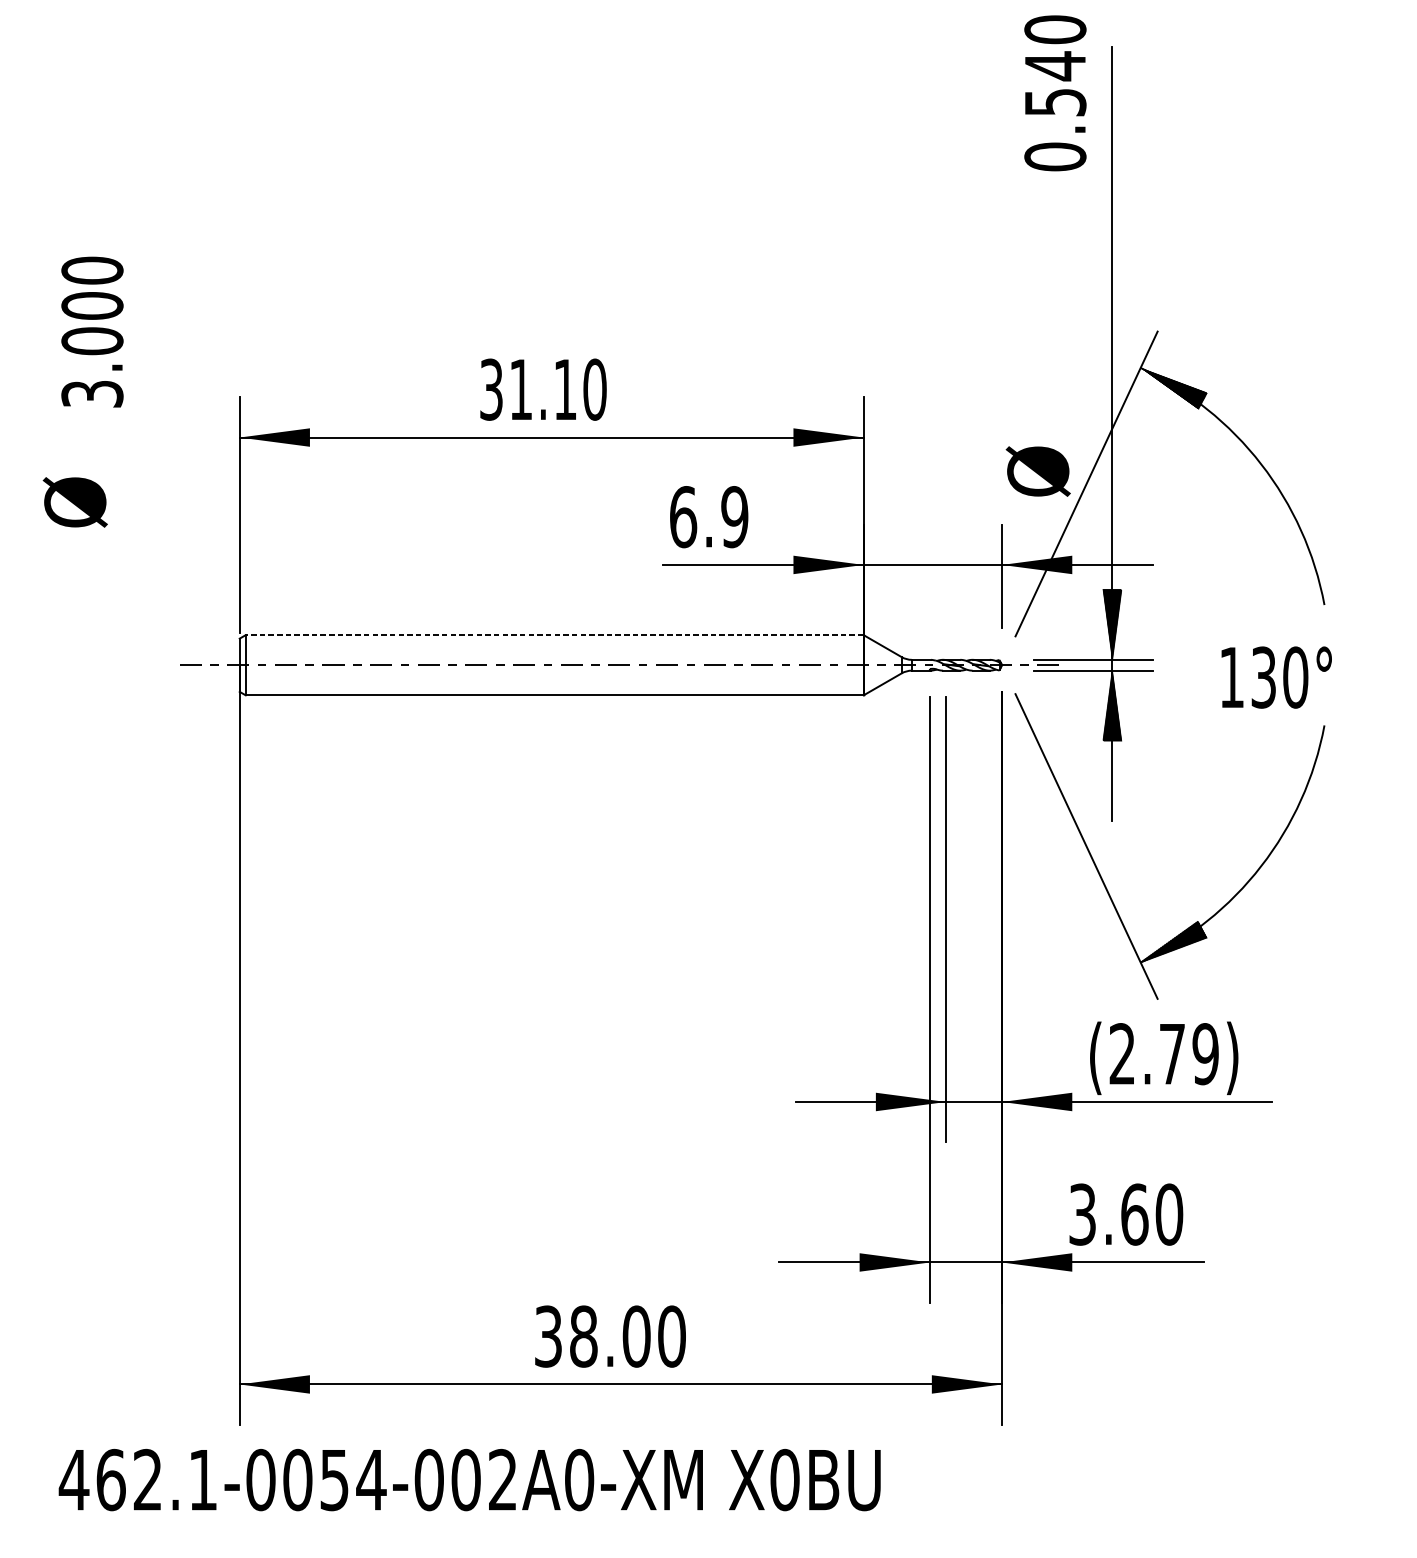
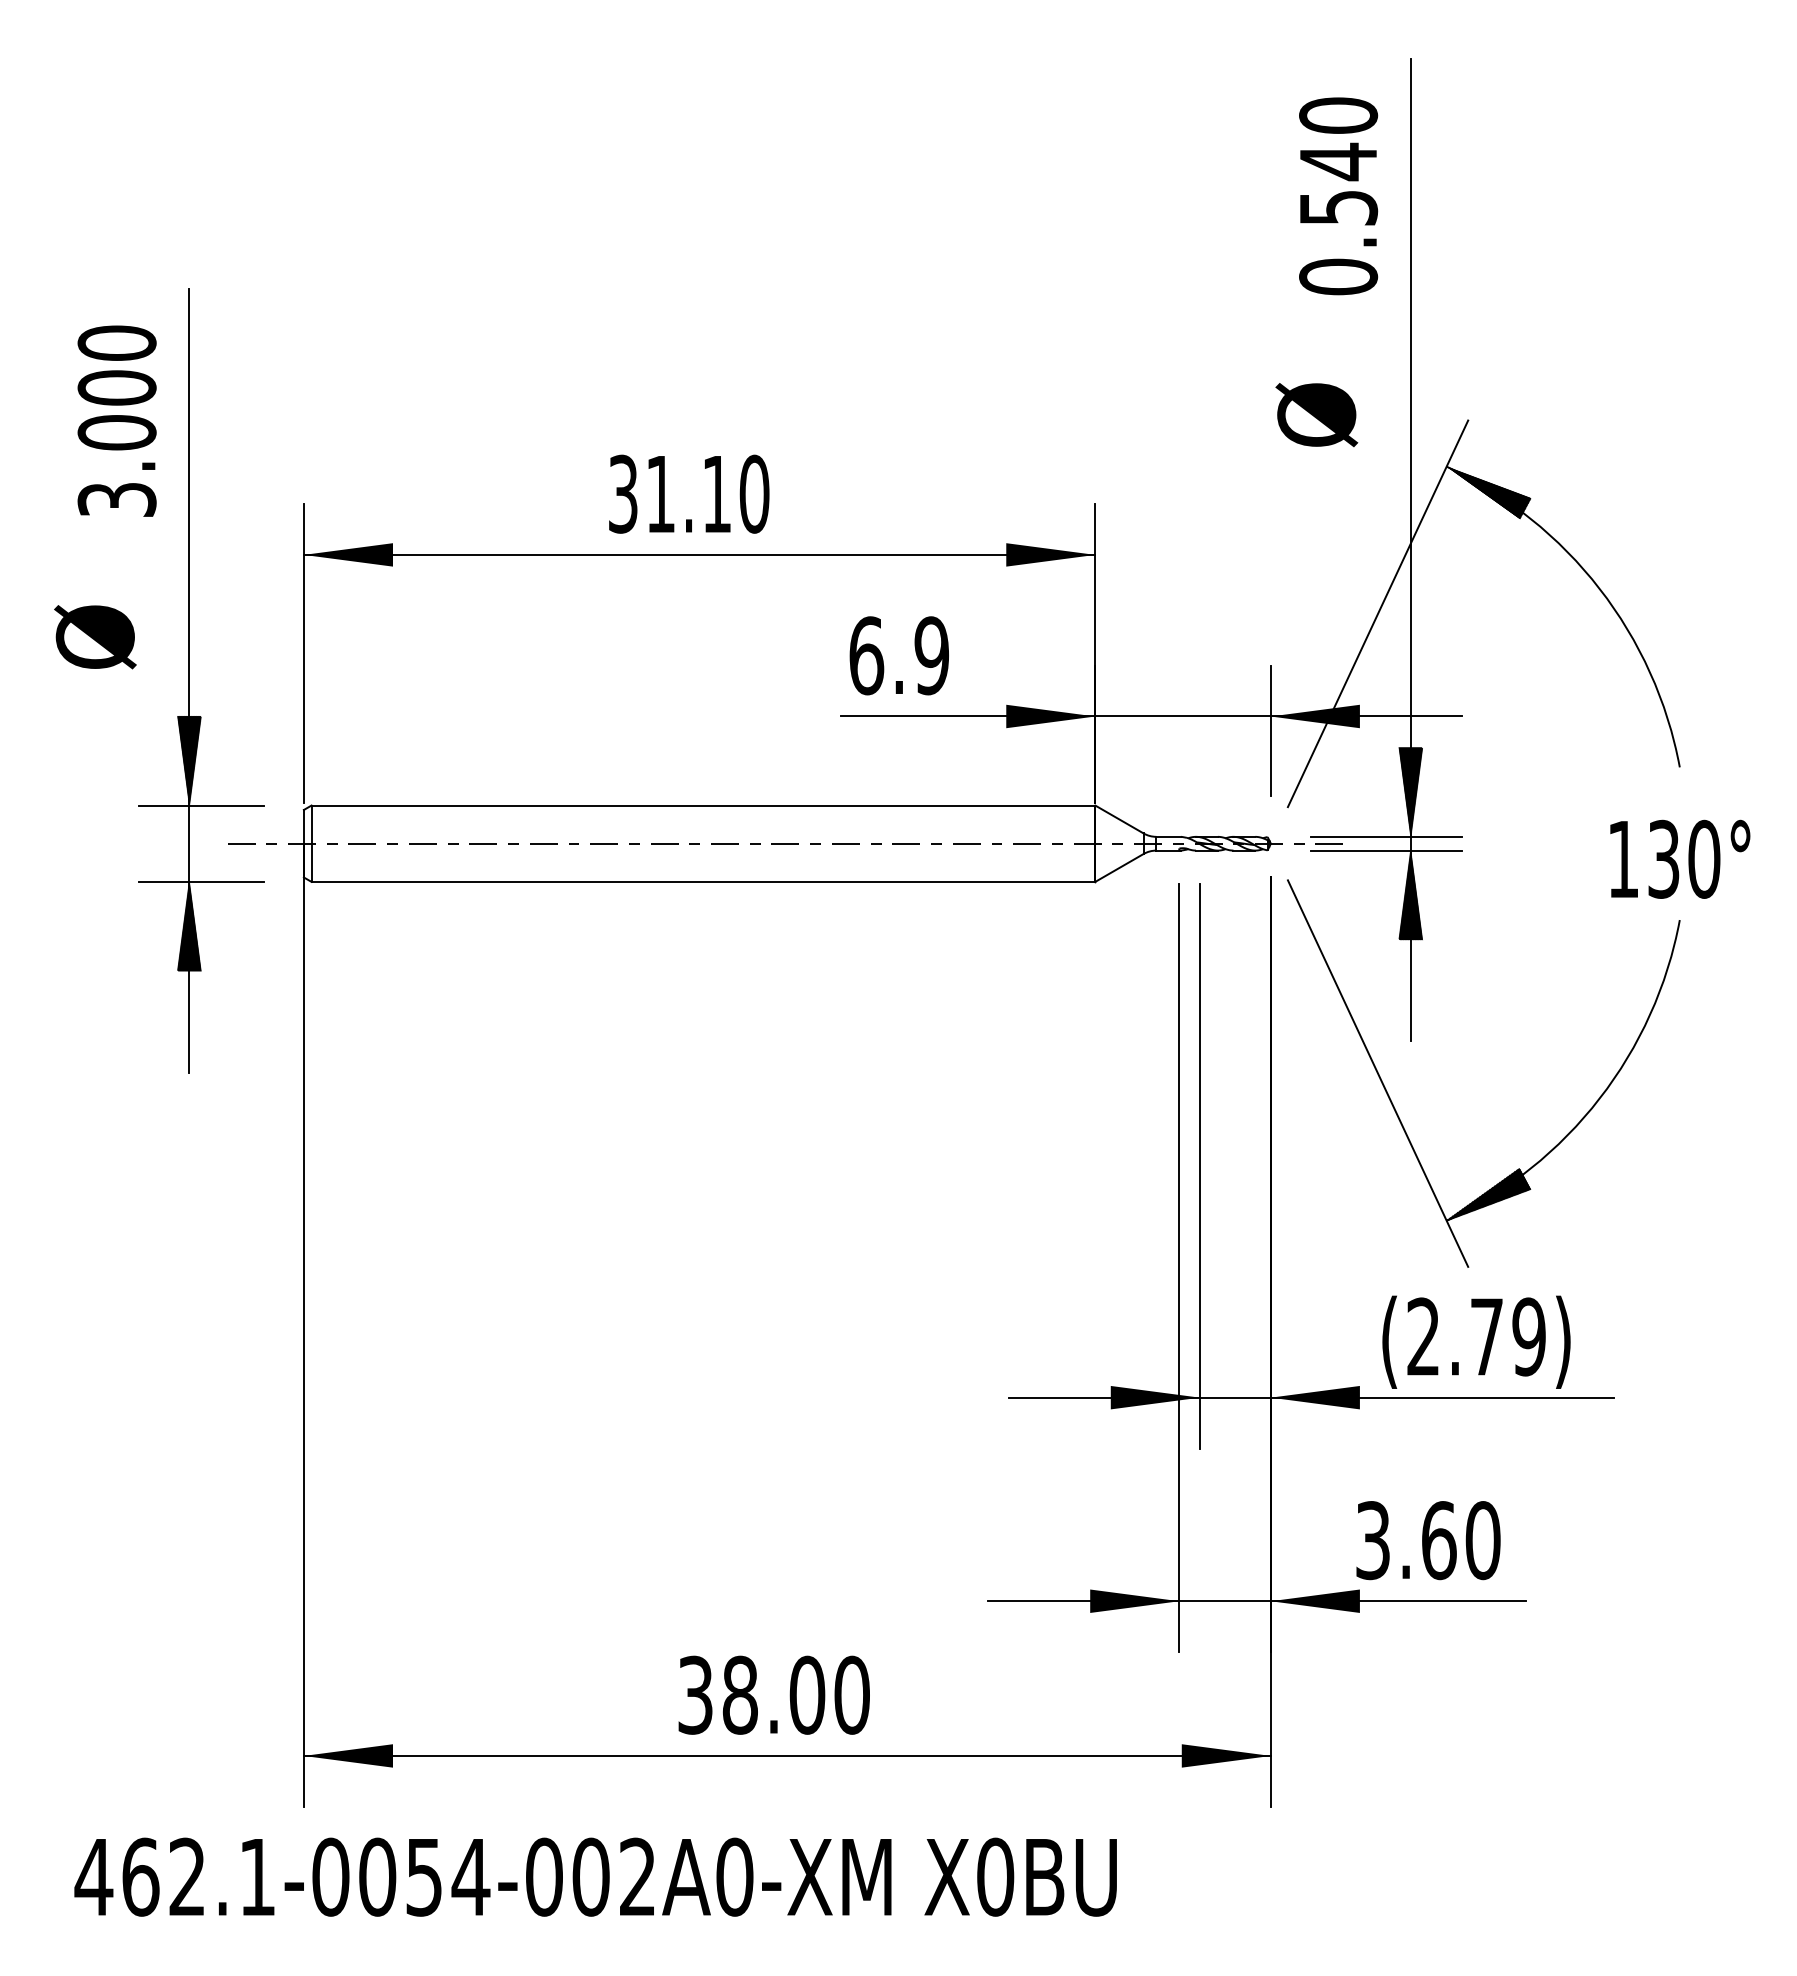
text: (1055, 93) -> (1338, 196), moved
text: (1038, 471) -> (1316, 415), moved
part: (149, 536) -> (189, 680), added
line: (554, 635) -> (703, 805), dashed -> solid
text: (1276, 676) -> (1680, 858), moved

